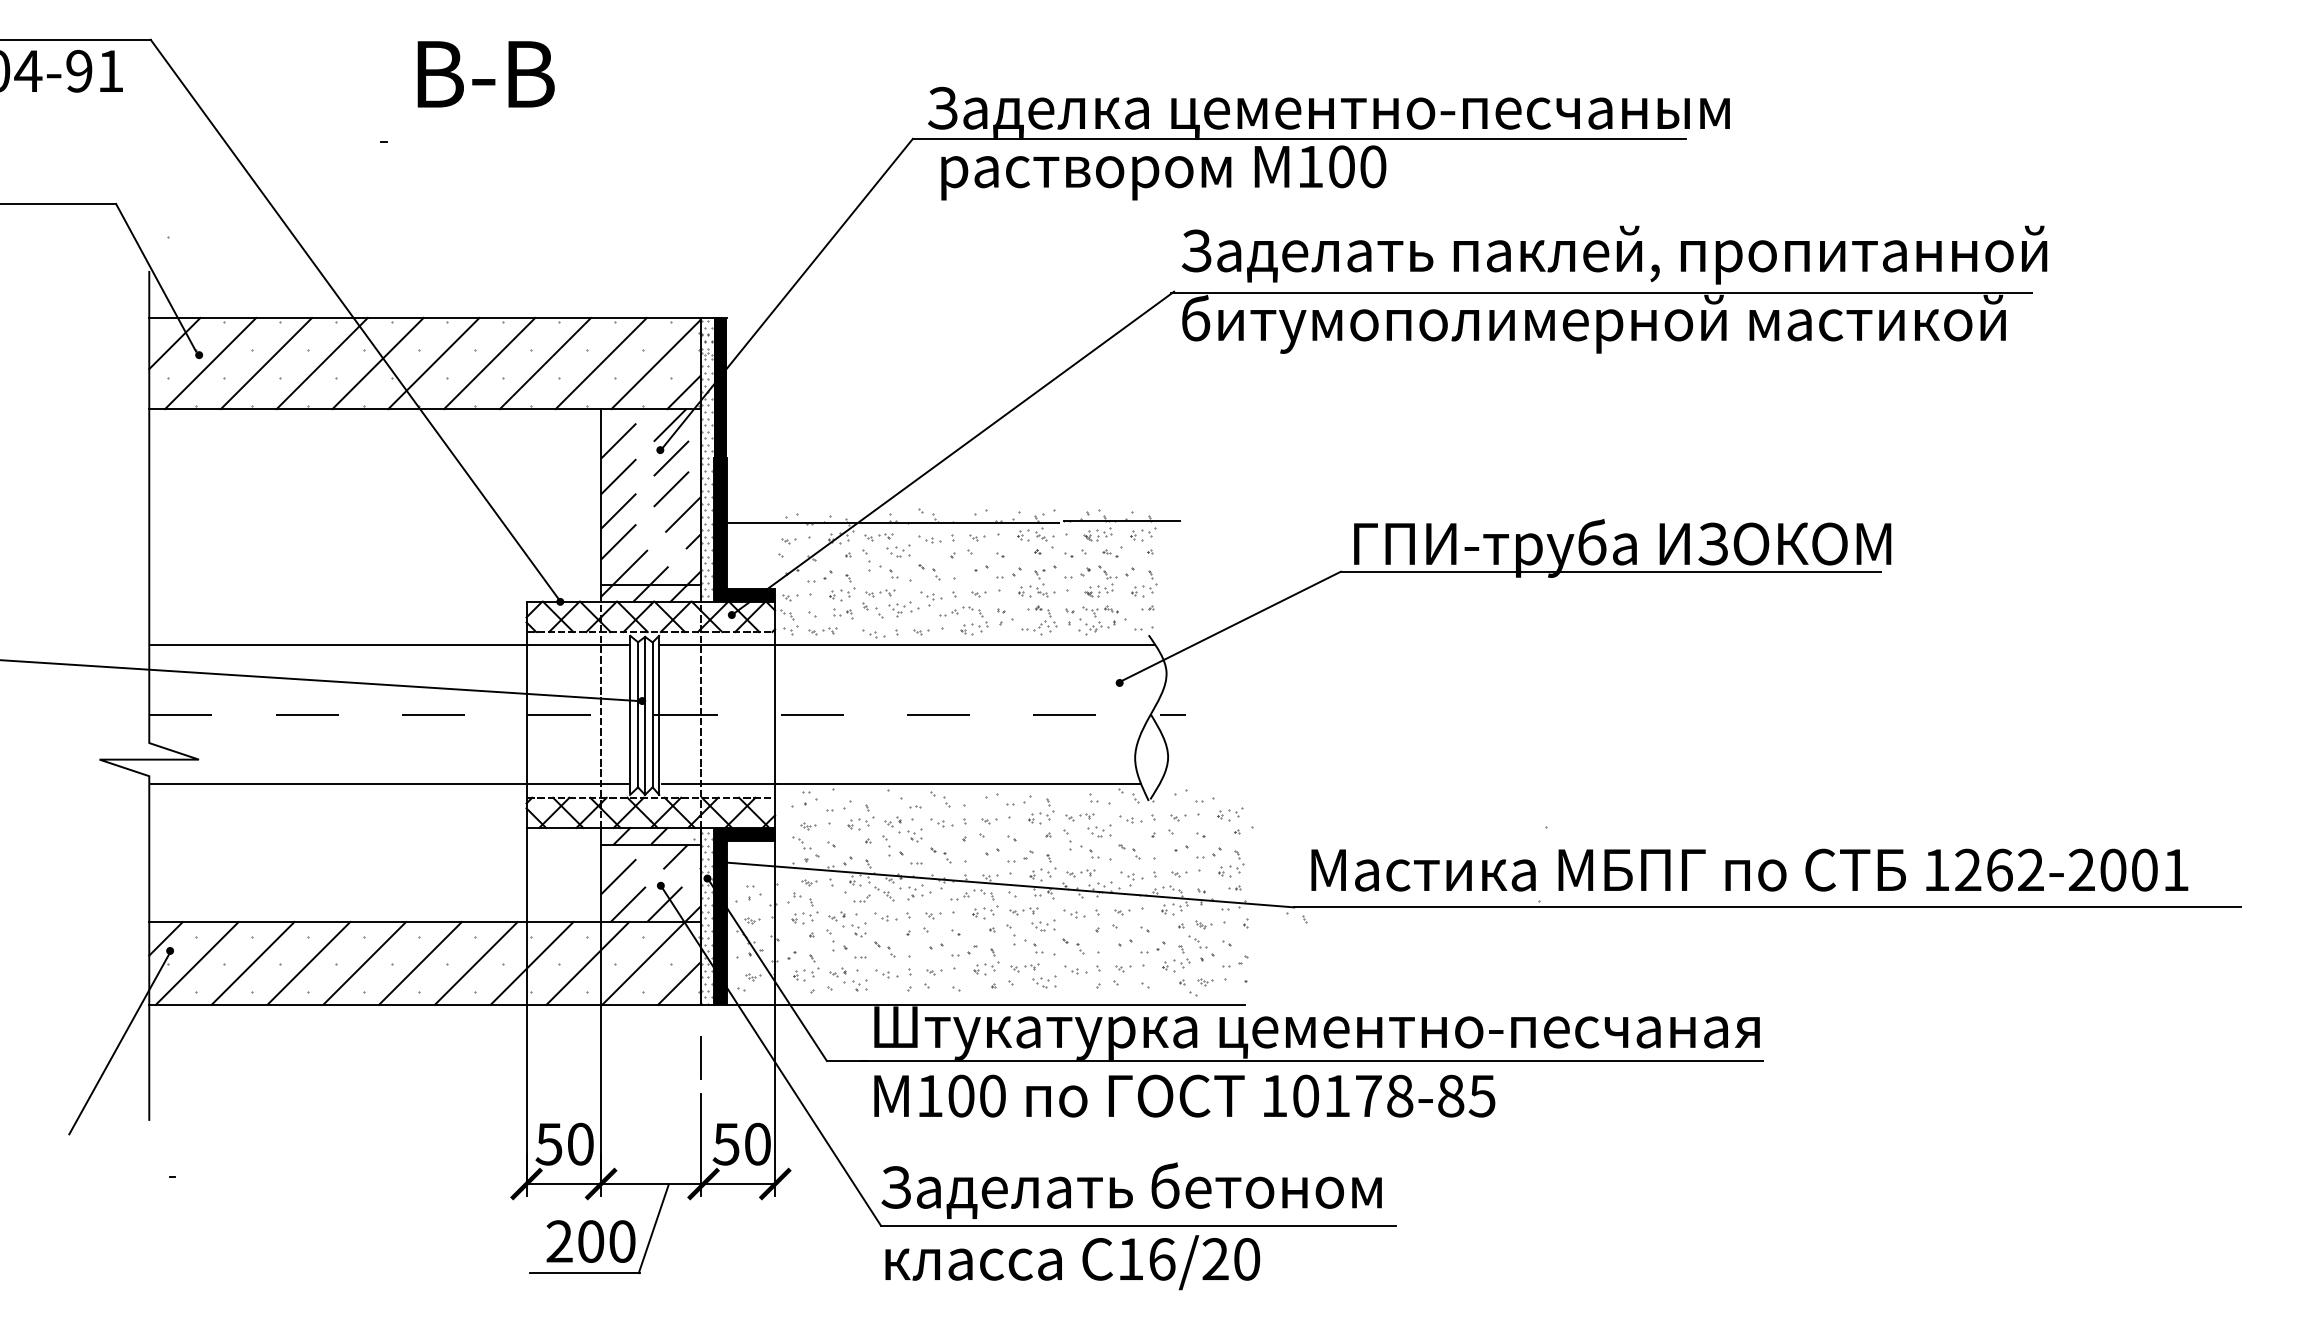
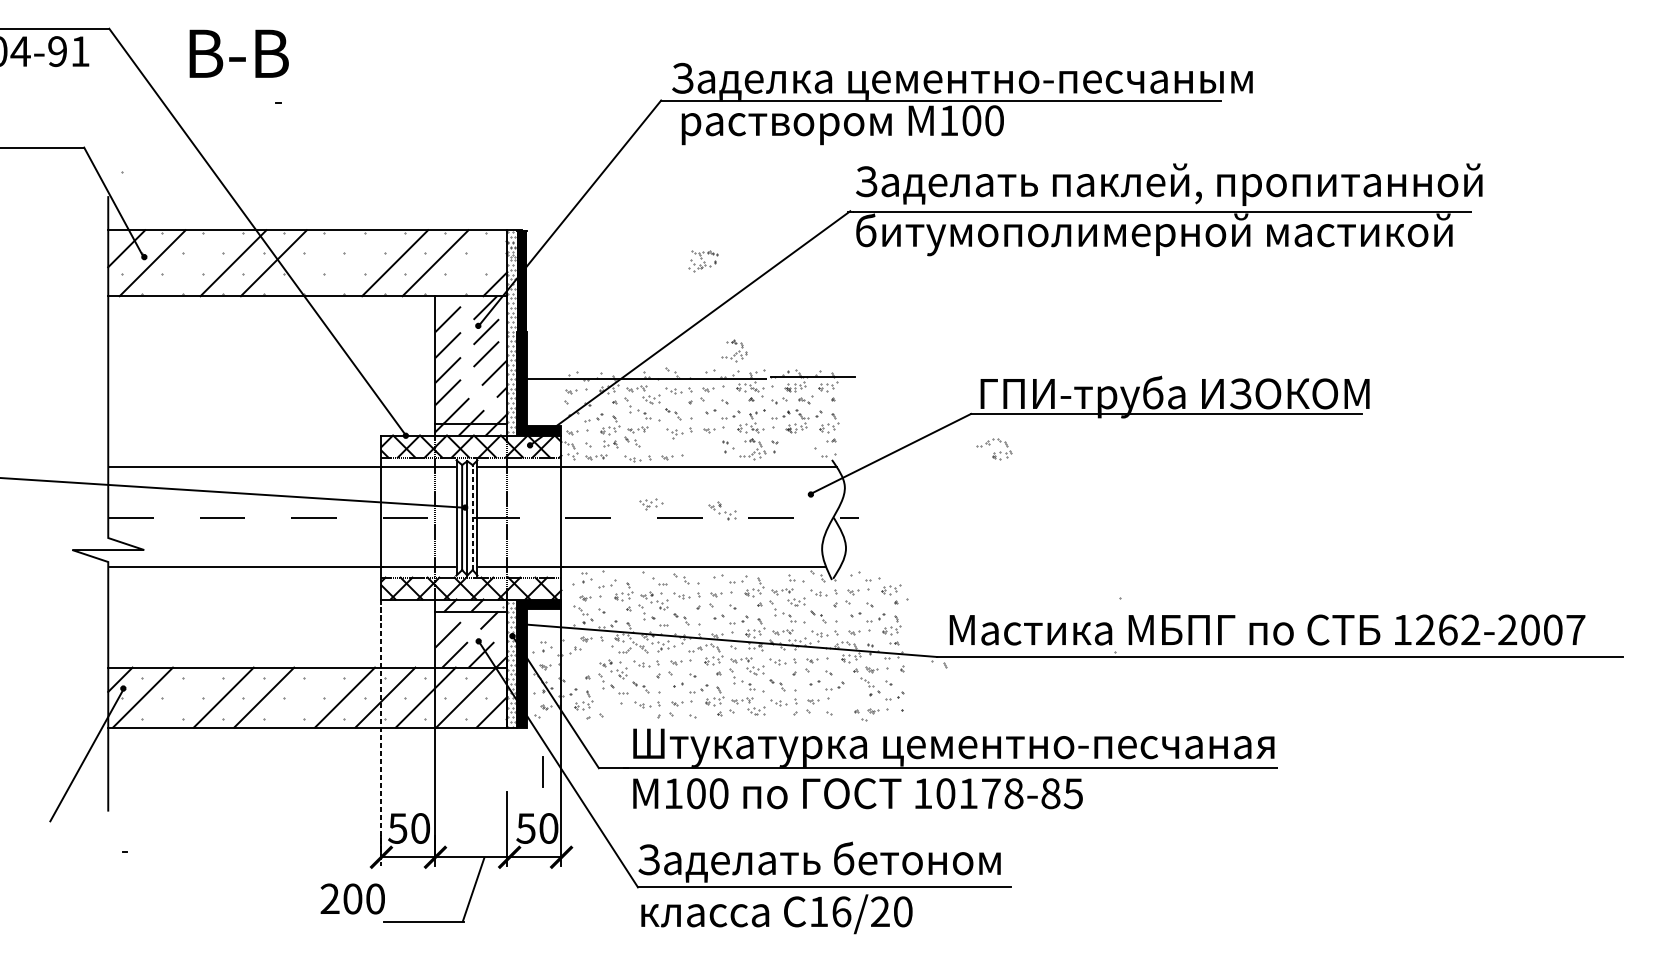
text: (485, 74) -> (238, 53), moved
line: (266, 363) -> (193, 263), removed
line: (433, 363) -> (314, 263), removed
line: (489, 363) -> (354, 263), removed
line: (655, 364) -> (474, 263), removed
part: (1014, 484) -> (734, 350), added
part: (903, 609) -> (650, 504), moved
part: (963, 620) -> (993, 449), moved
part: (1098, 620) -> (703, 261), moved
line: (652, 714) -> (472, 517), solid -> dashed
text: (2176, 869) -> (1576, 629), 1262-2001 -> 1262-2007
part: (804, 911) -> (582, 659), removed
part: (1176, 958) -> (852, 694), removed
line: (252, 963) -> (182, 697), removed
line: (420, 963) -> (304, 697), removed
part: (848, 979) -> (722, 510), moved
line: (986, 1005) -> (714, 728), removed
line: (526, 1011) -> (381, 732), solid -> dashed
line: (700, 1057) -> (542, 771), moved
text: (590, 1241) -> (352, 898), moved

